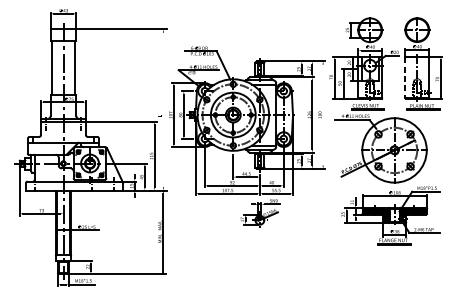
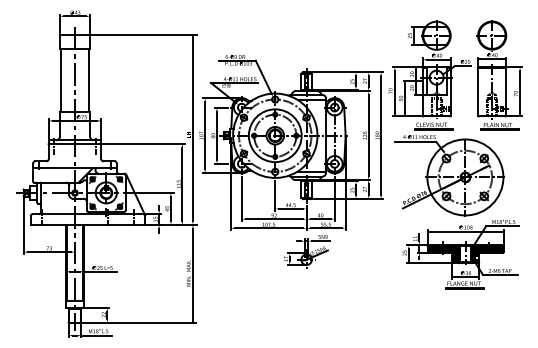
line: (405, 77) -> (478, 91), dashed -> solid
line: (163, 108) -> (192, 127), added
line: (323, 114) -> (381, 135), added

